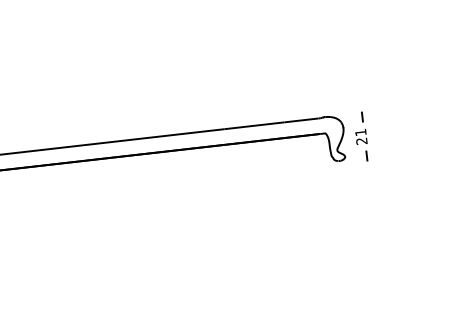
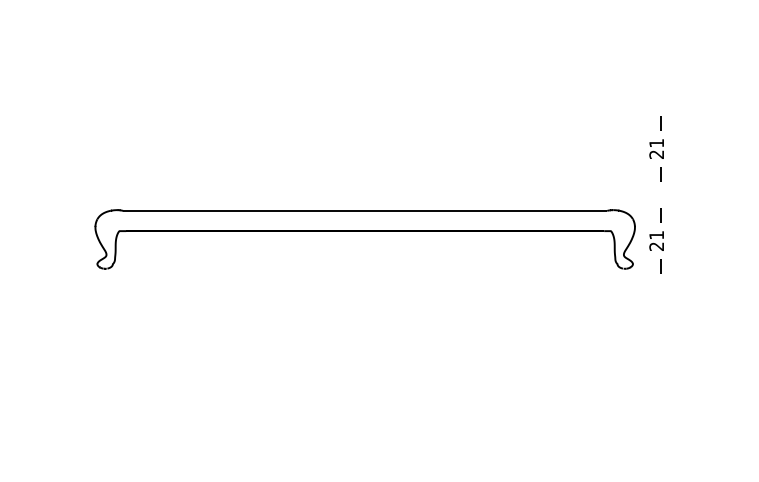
part: (353, 66) -> (656, 148), added

